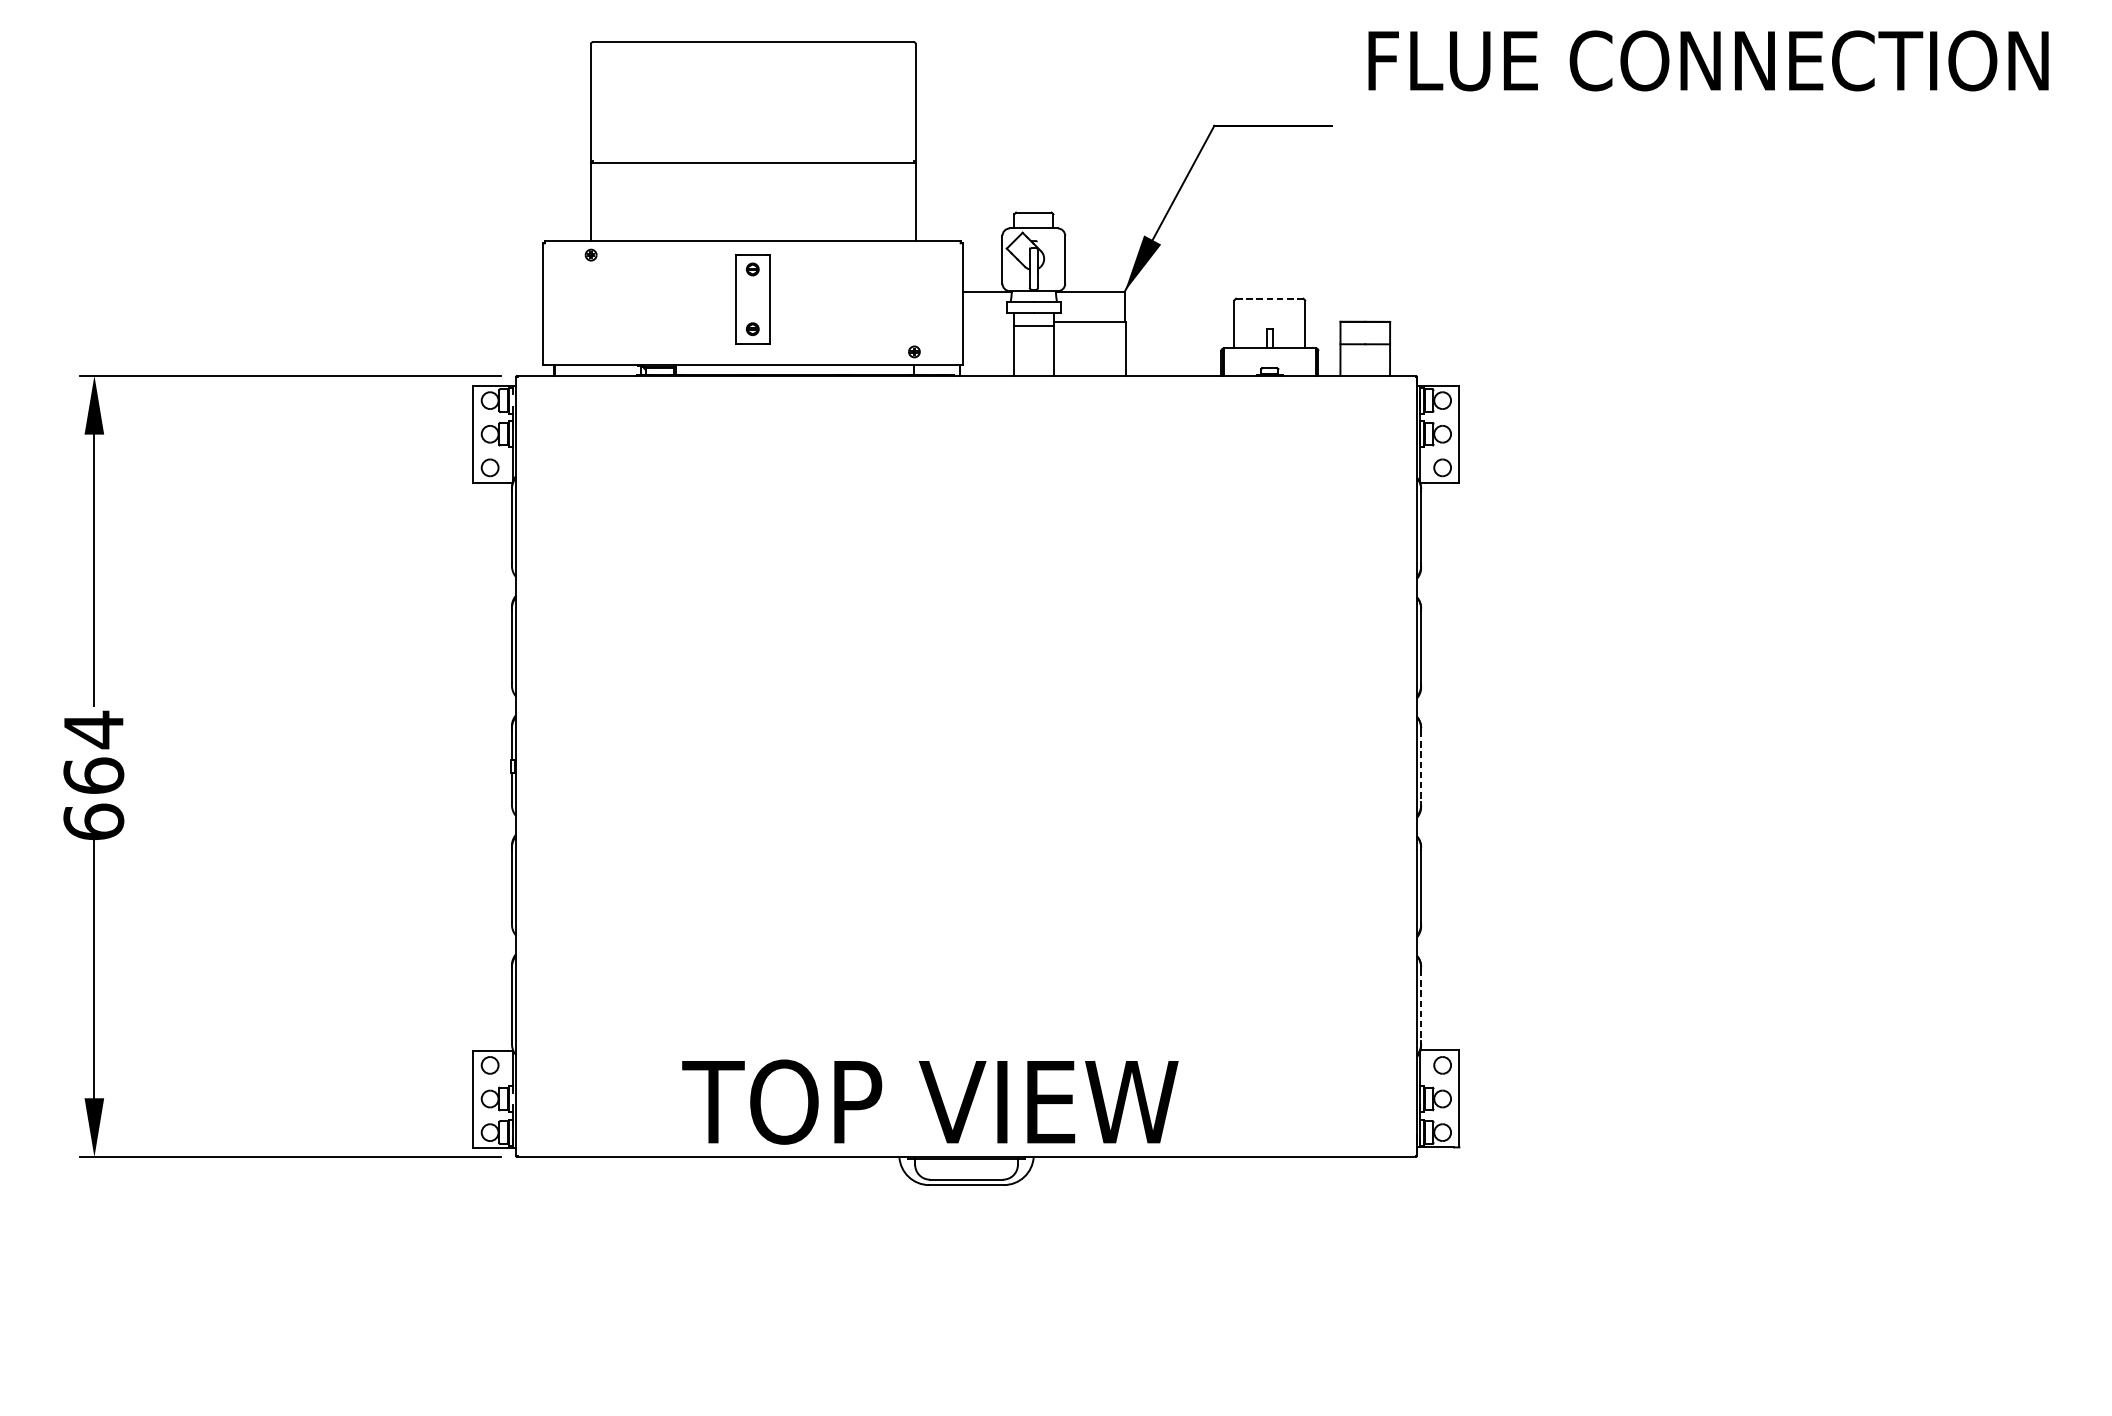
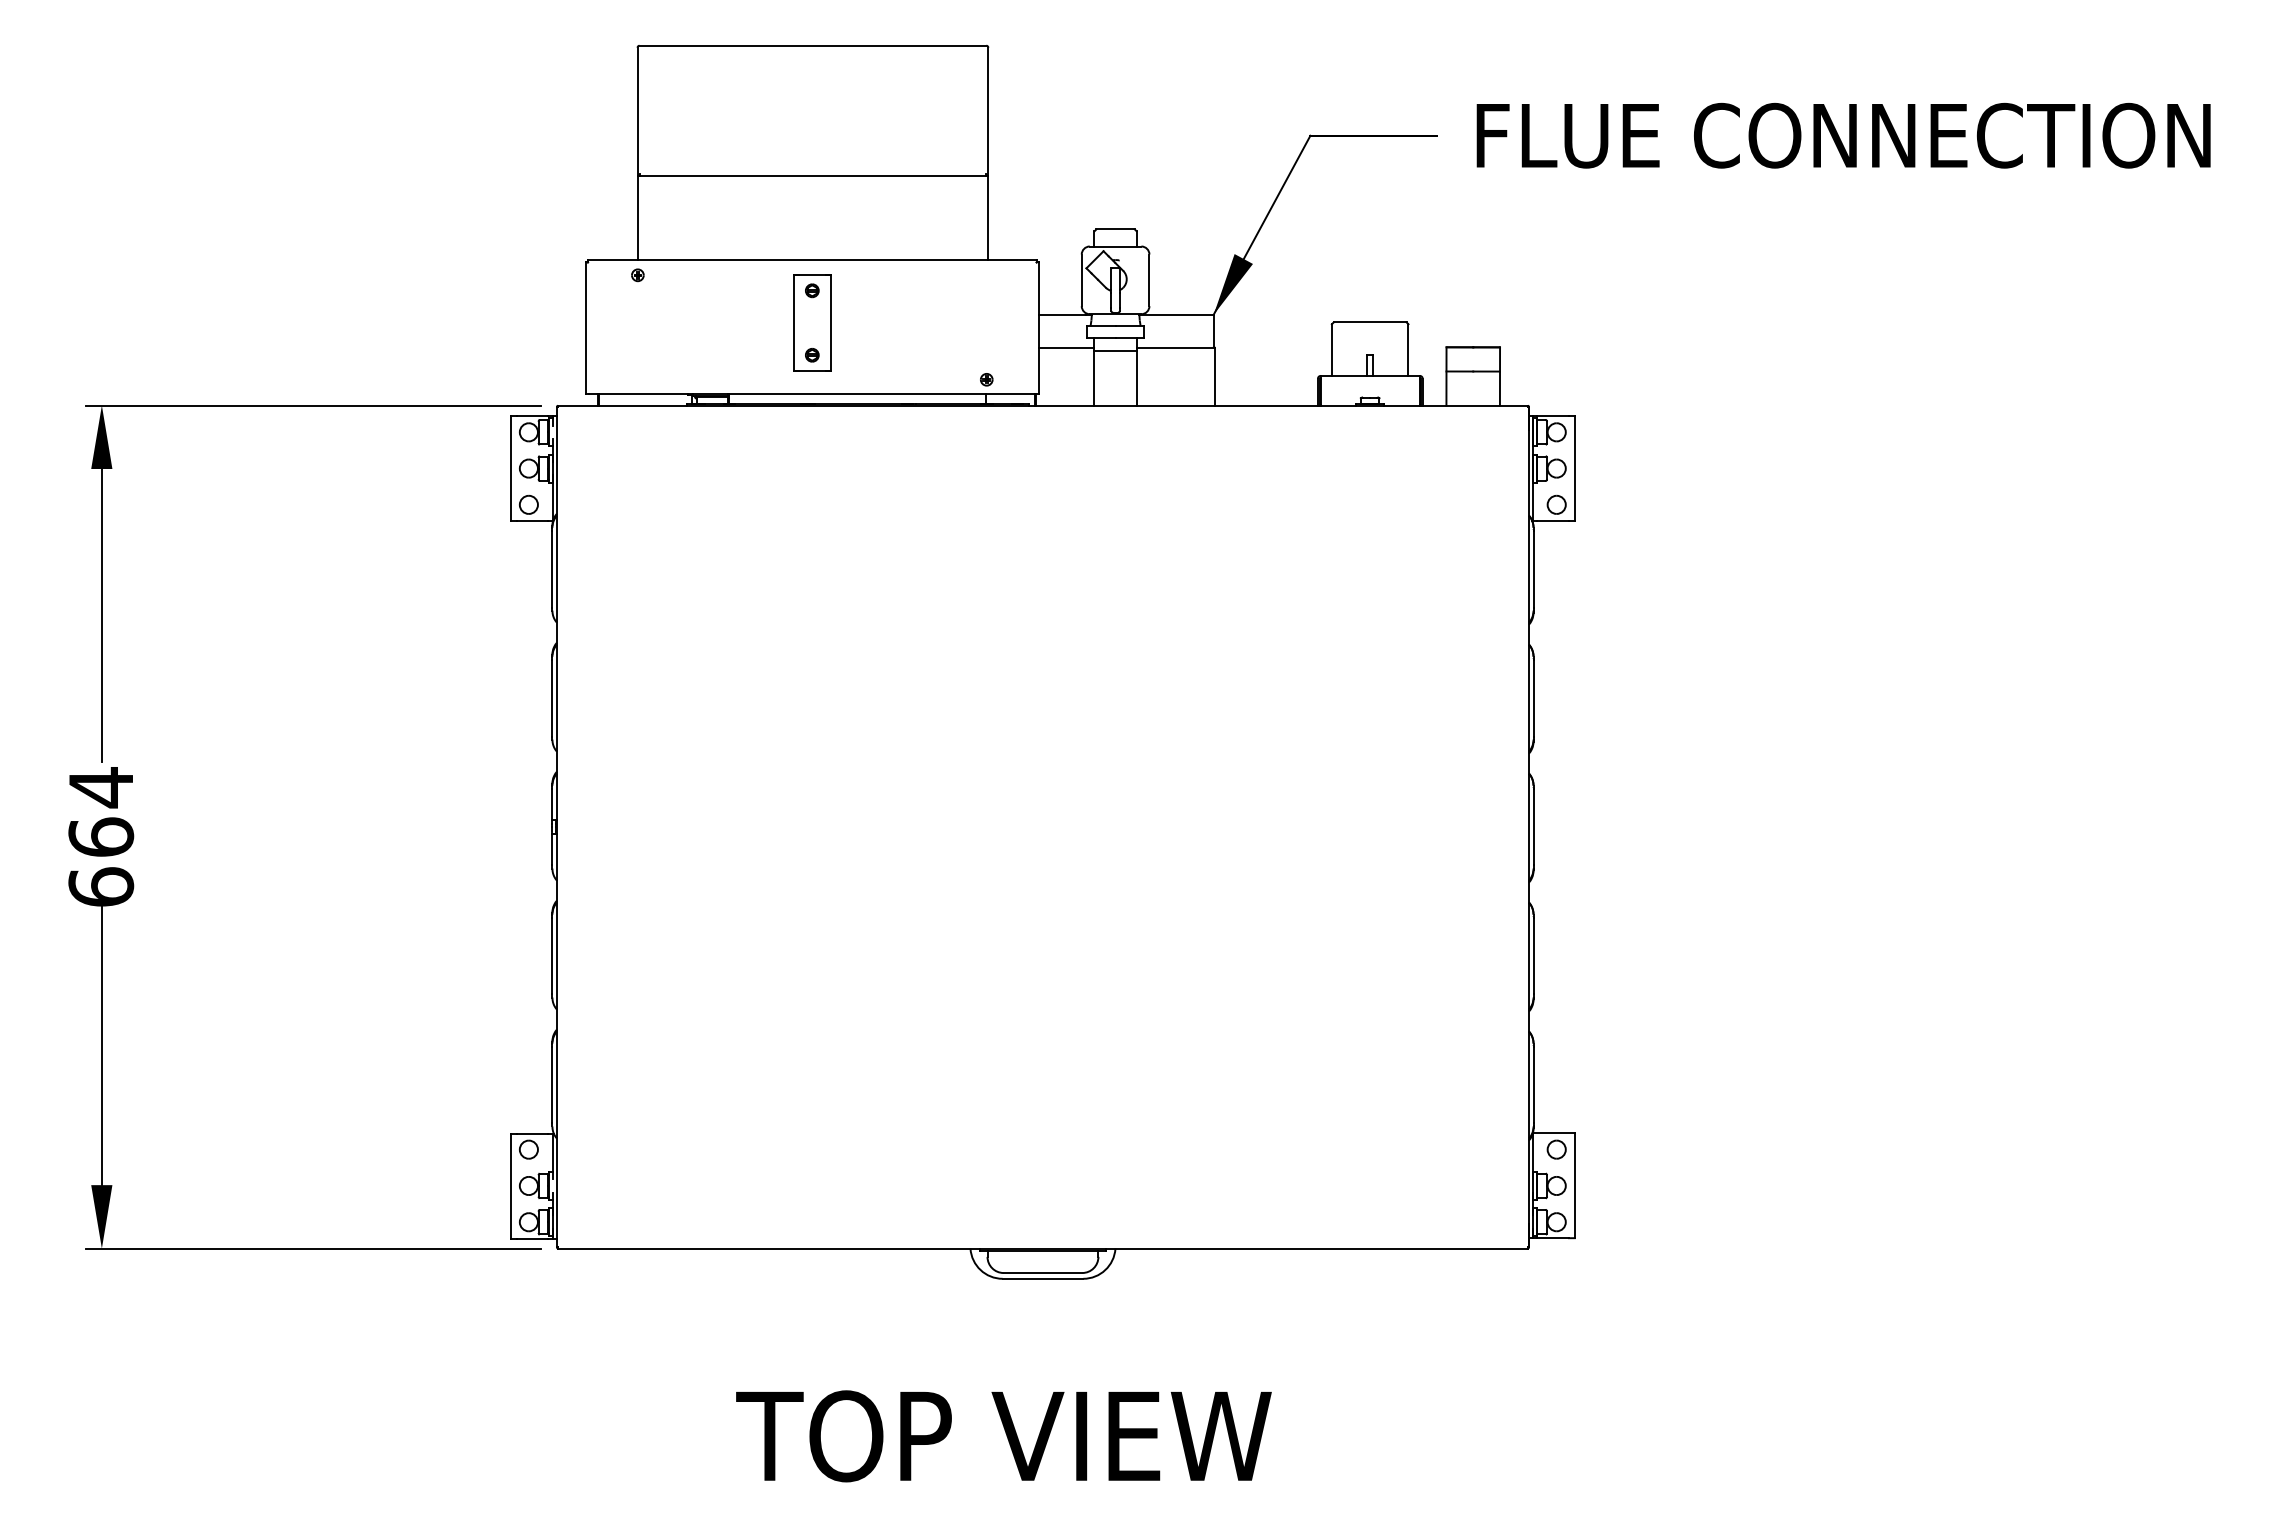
text: (1708, 60) -> (1843, 135), moved
line: (1270, 298) -> (1370, 322), dashed -> solid
line: (988, 322) -> (1066, 347), added
line: (1421, 766) -> (1533, 827), dashed -> solid
line: (1421, 1005) -> (1533, 1085), dashed -> solid
text: (929, 1102) -> (1003, 1436), moved

